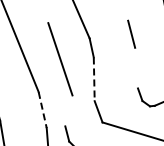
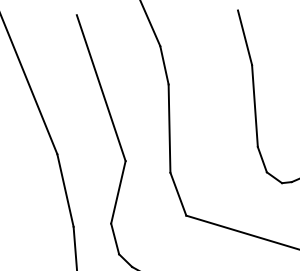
line: (136, 67) -> (254, 104), added
line: (94, 79) -> (170, 128), dashed -> solid
line: (42, 110) -> (65, 191), dashed -> solid
line: (68, 110) -> (117, 191), added

